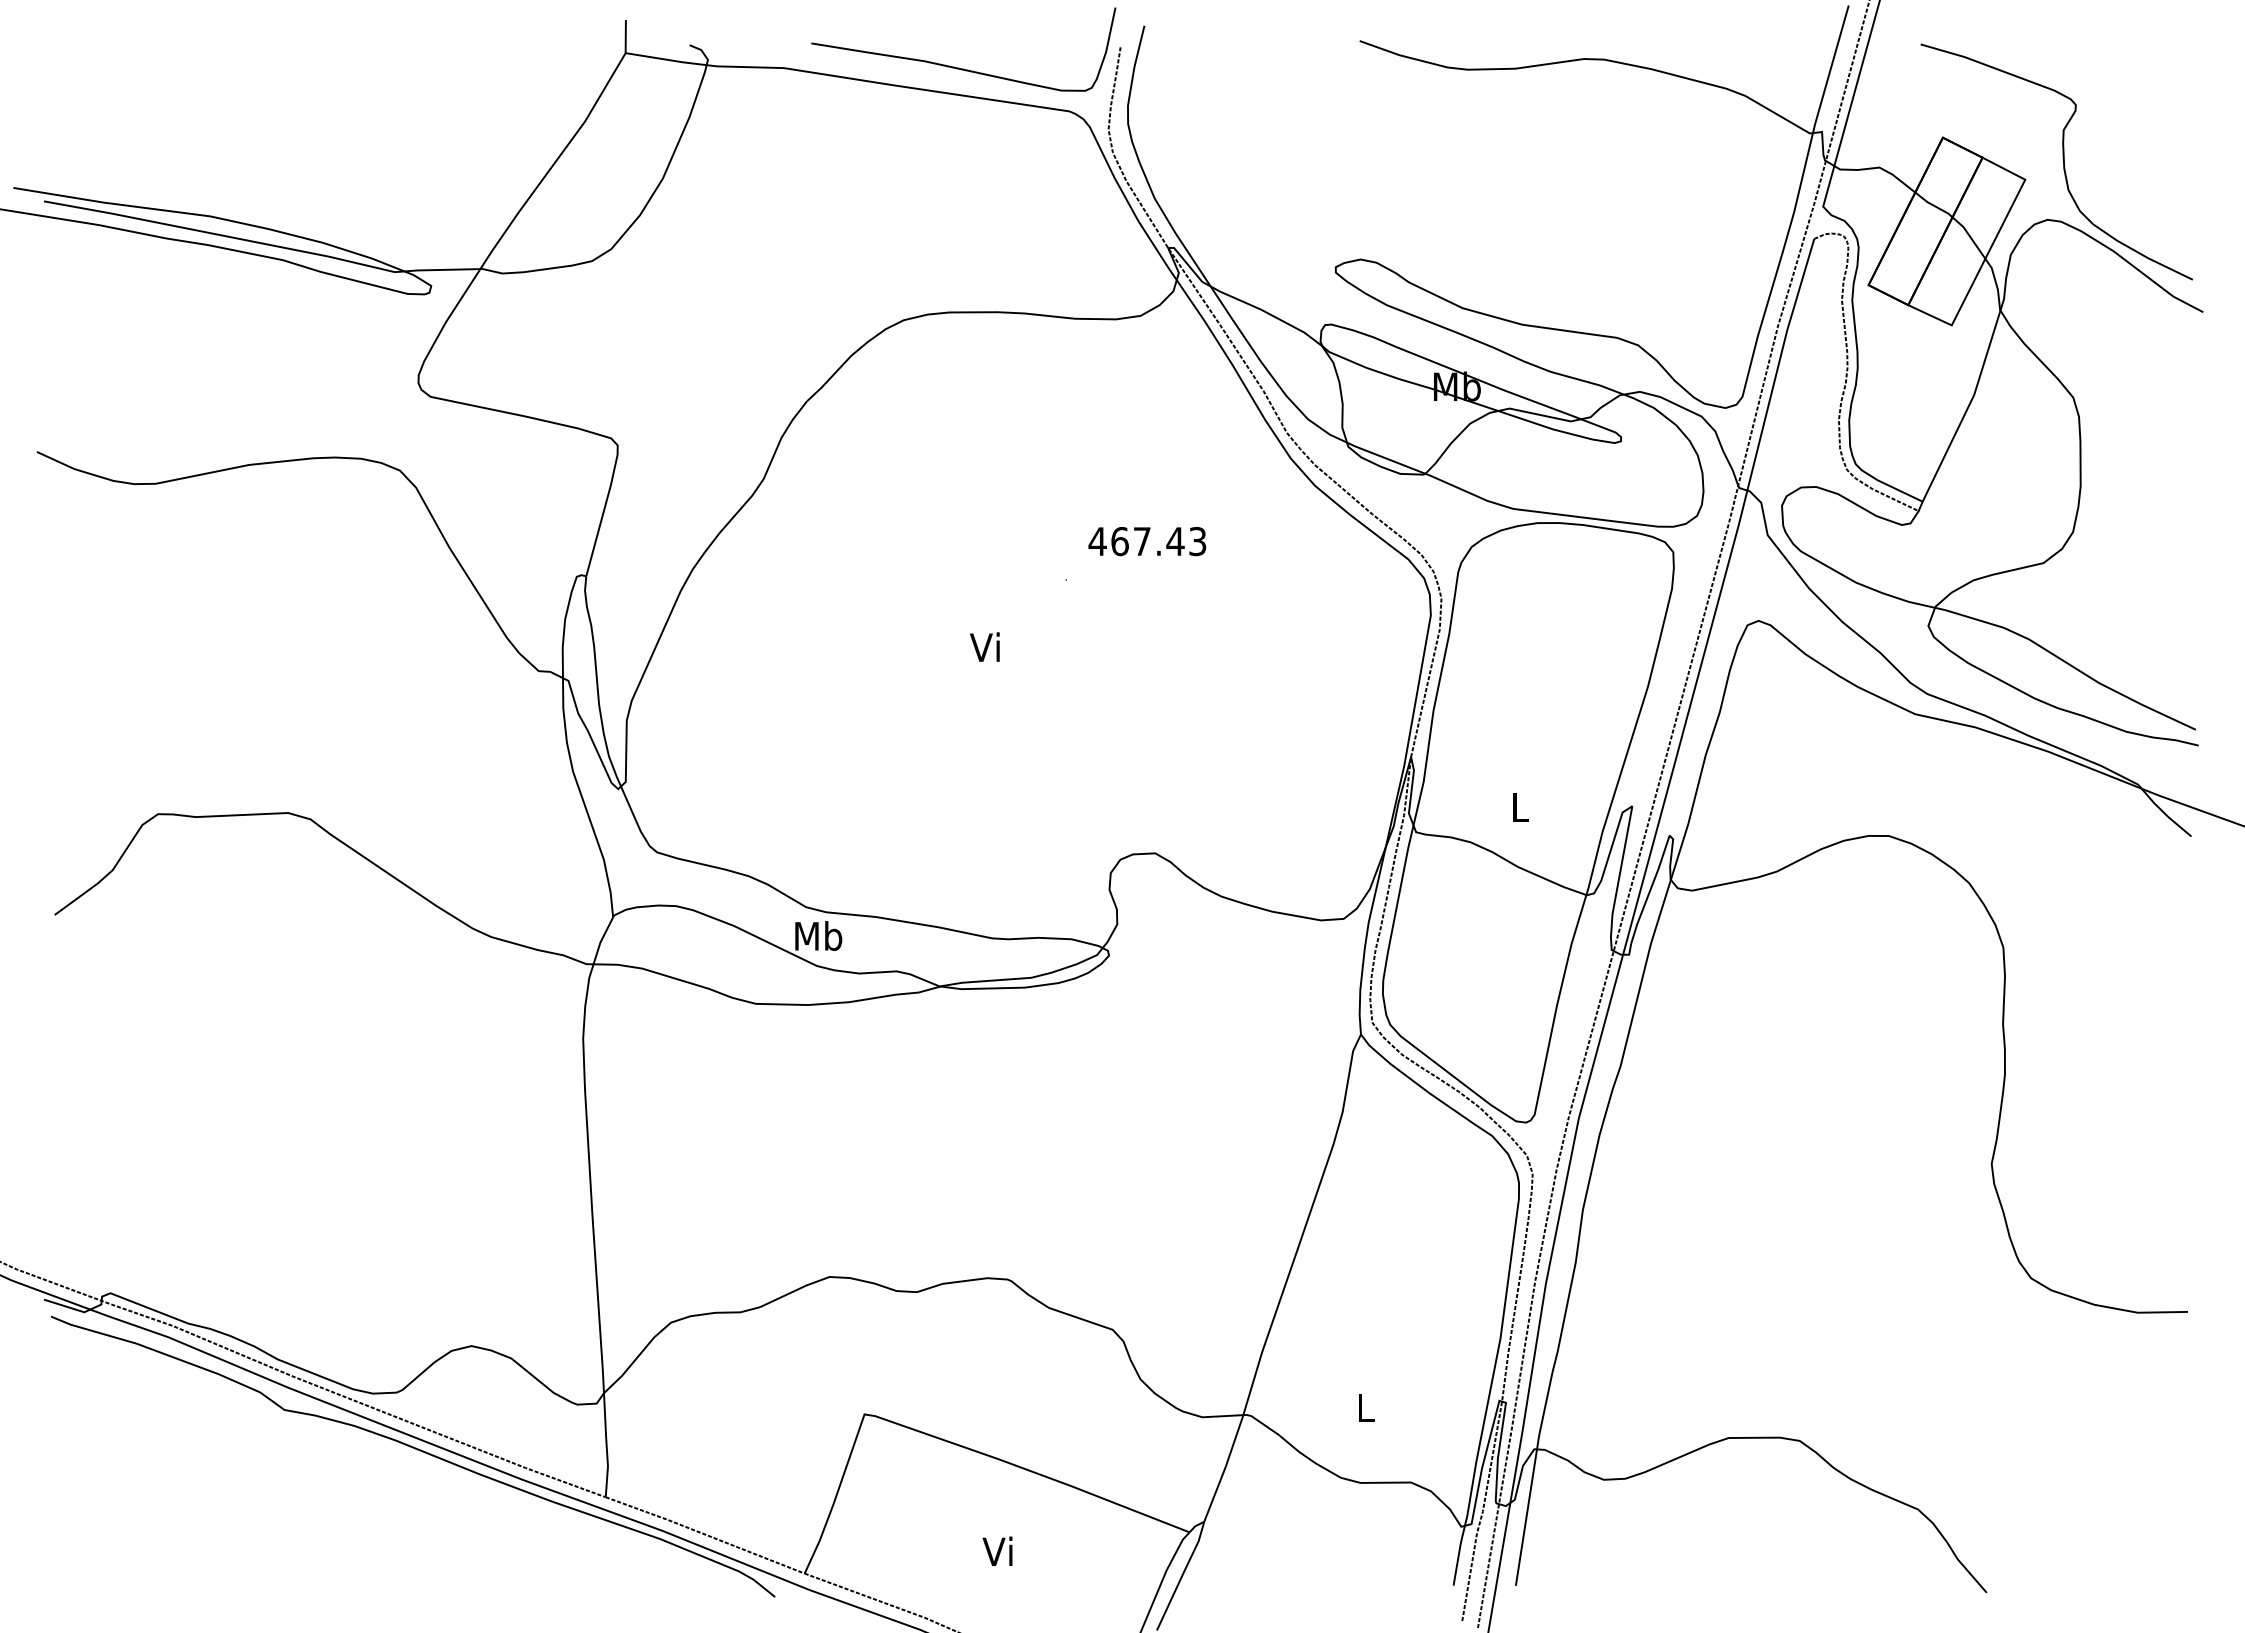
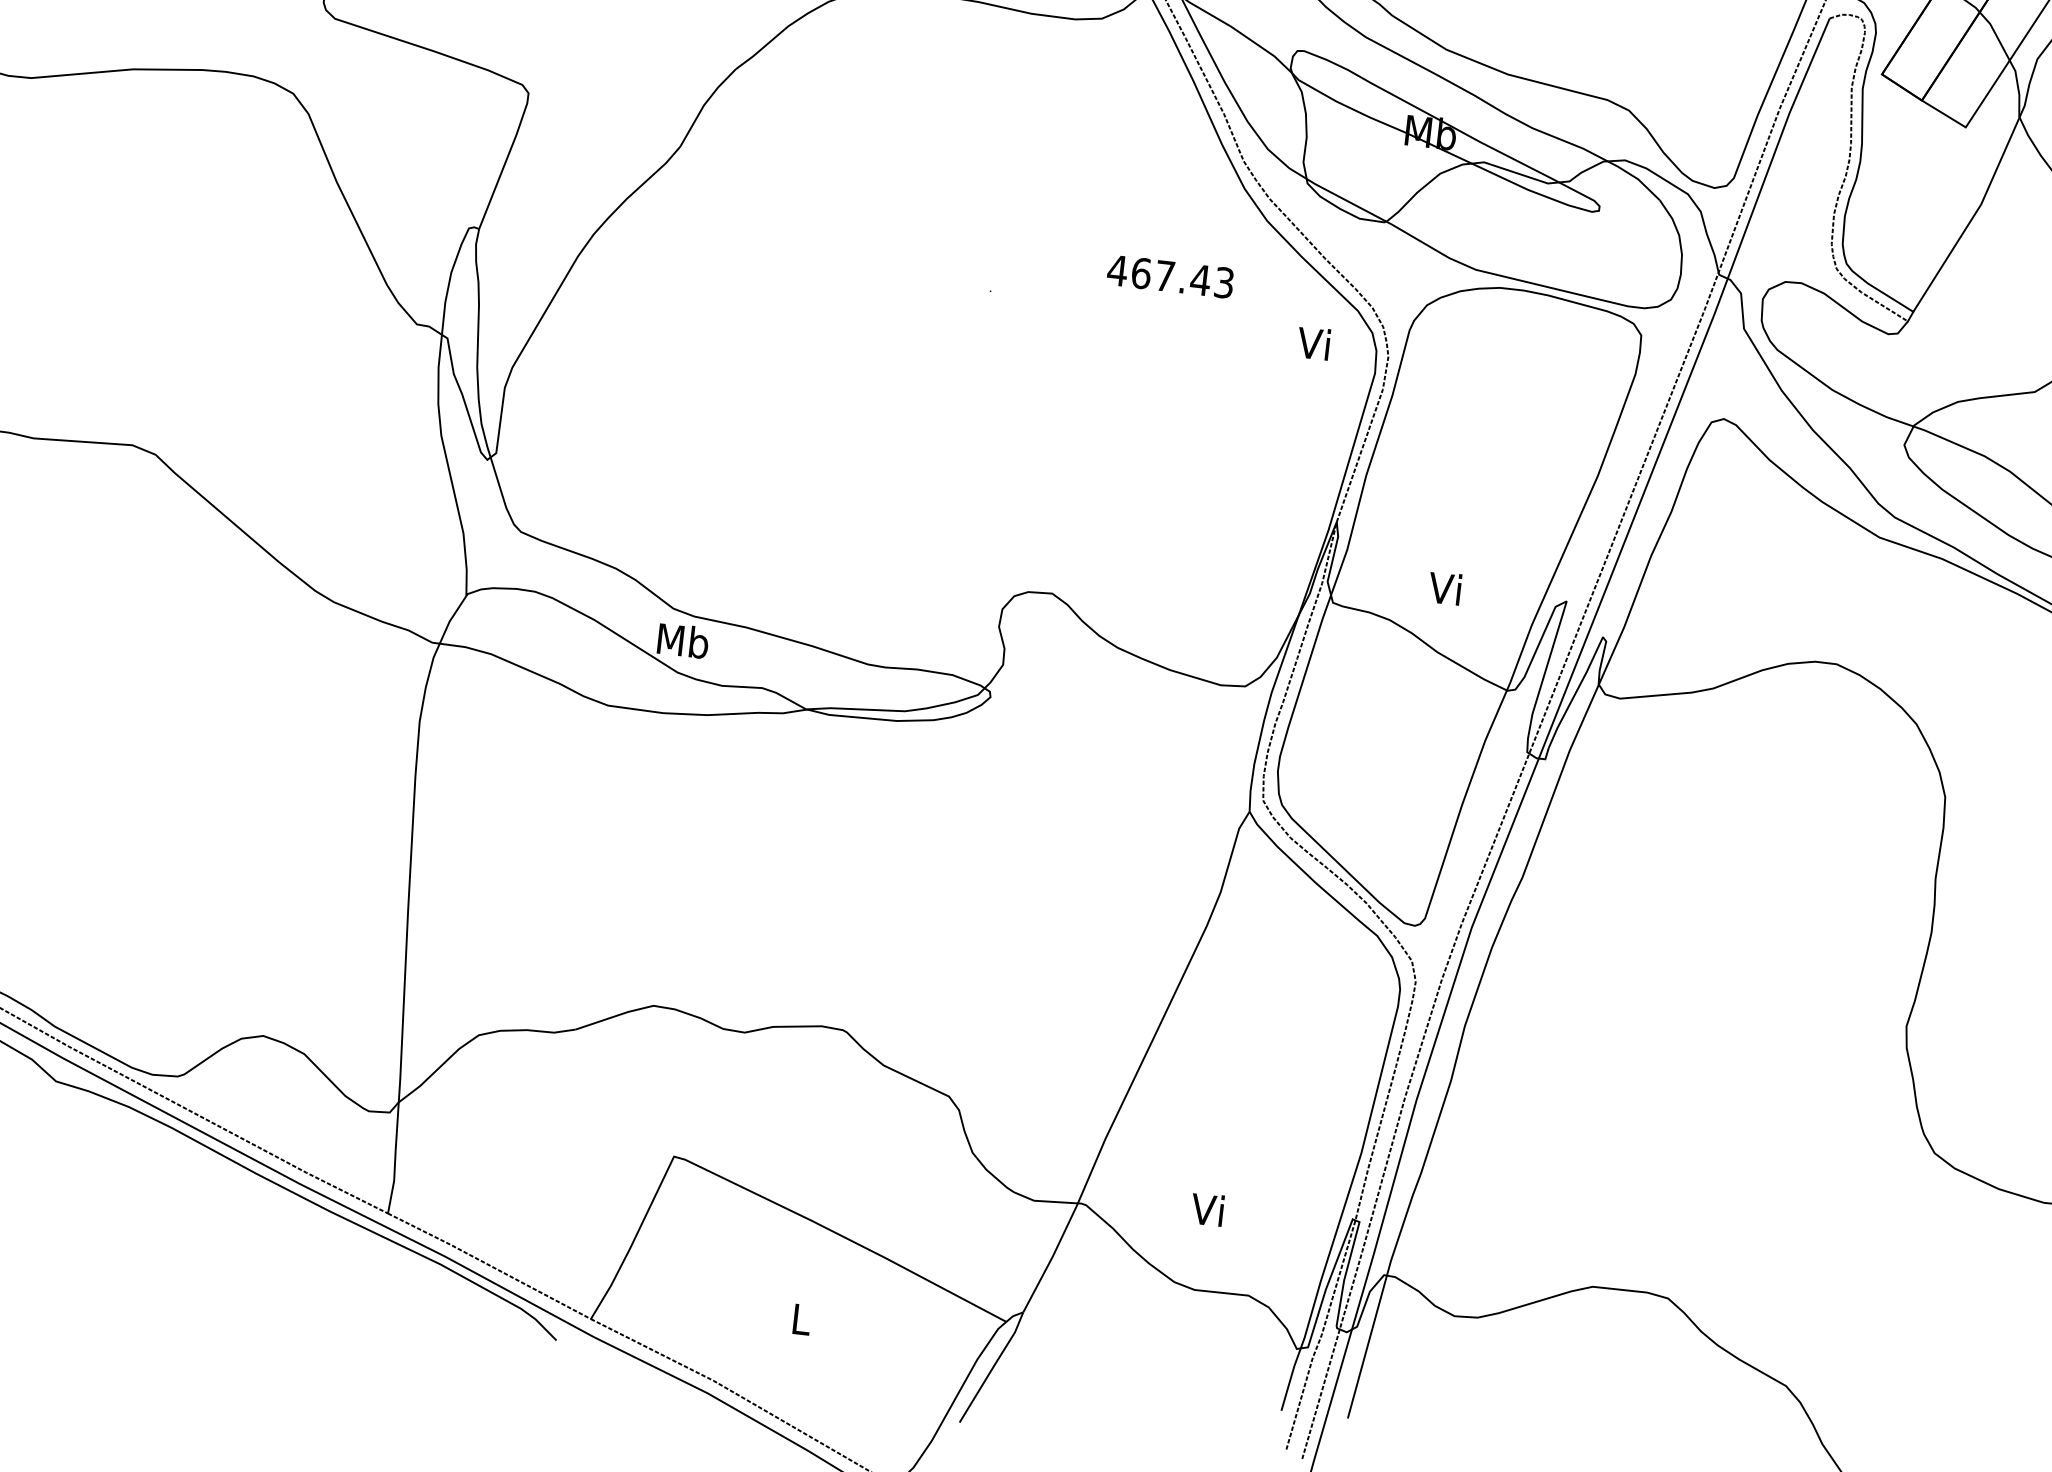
text: (1147, 541) -> (1170, 276), moved
text: (984, 646) -> (1313, 342), moved
text: (1517, 806) -> (1444, 587), L -> Vi
text: (1363, 1406) -> (1207, 1208), L -> Vi
text: (997, 1550) -> (799, 1317), Vi -> L

